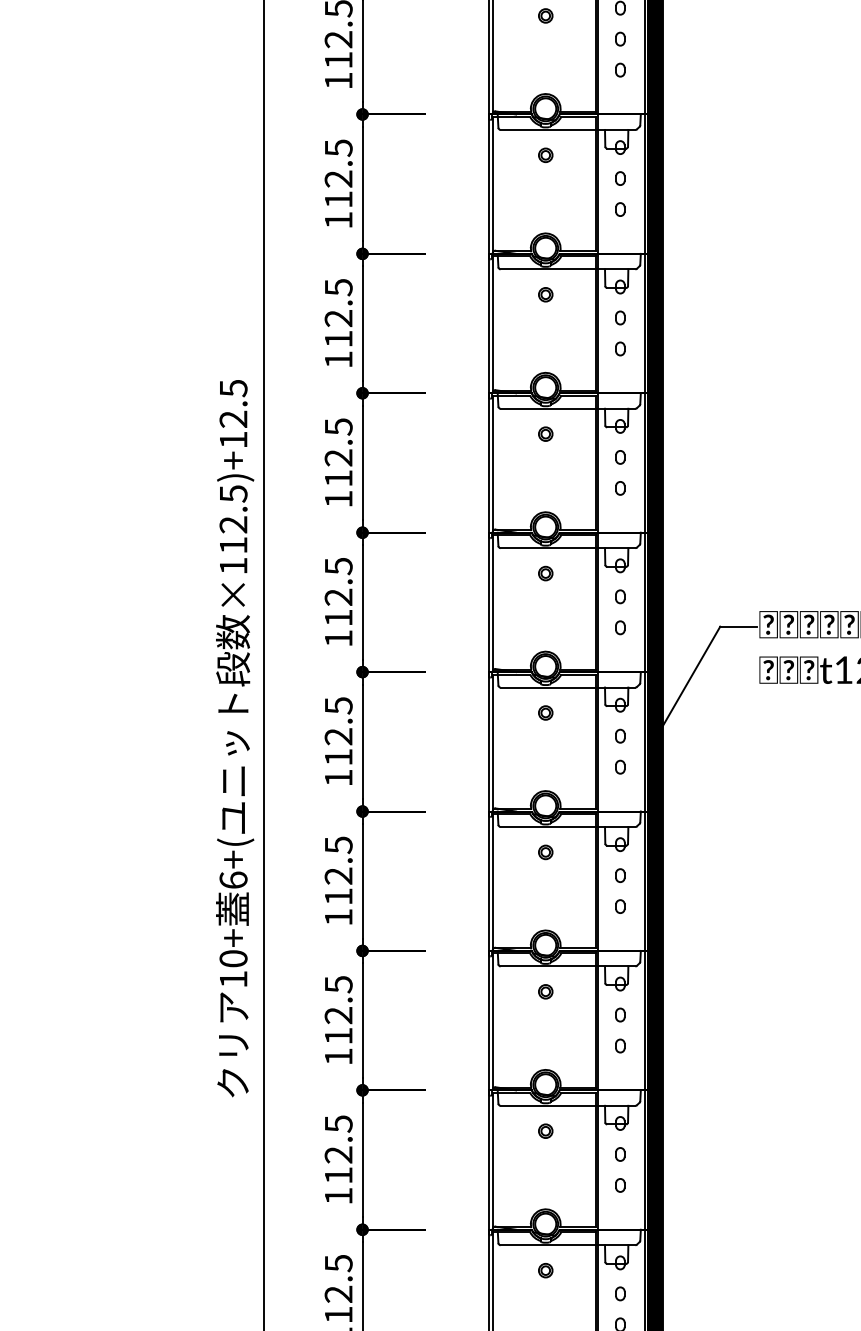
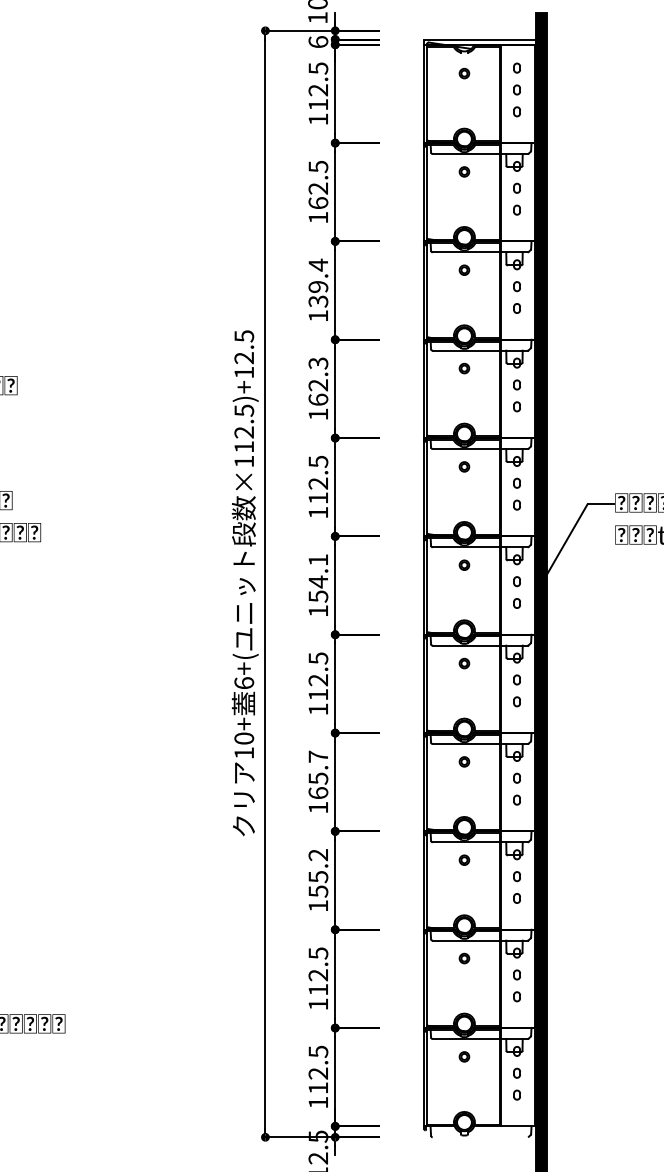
text: (338, 198) -> (318, 202), 112.5 -> 162.5
text: (338, 312) -> (318, 282), 112.5 -> 139.4
text: (338, 452) -> (318, 381), 112.5 -> 162.3
text: (338, 731) -> (318, 578), 112.5 -> 154.1
text: (338, 1009) -> (318, 774), 112.5 -> 165.7
text: (338, 1150) -> (318, 873), 112.5 -> 155.2

